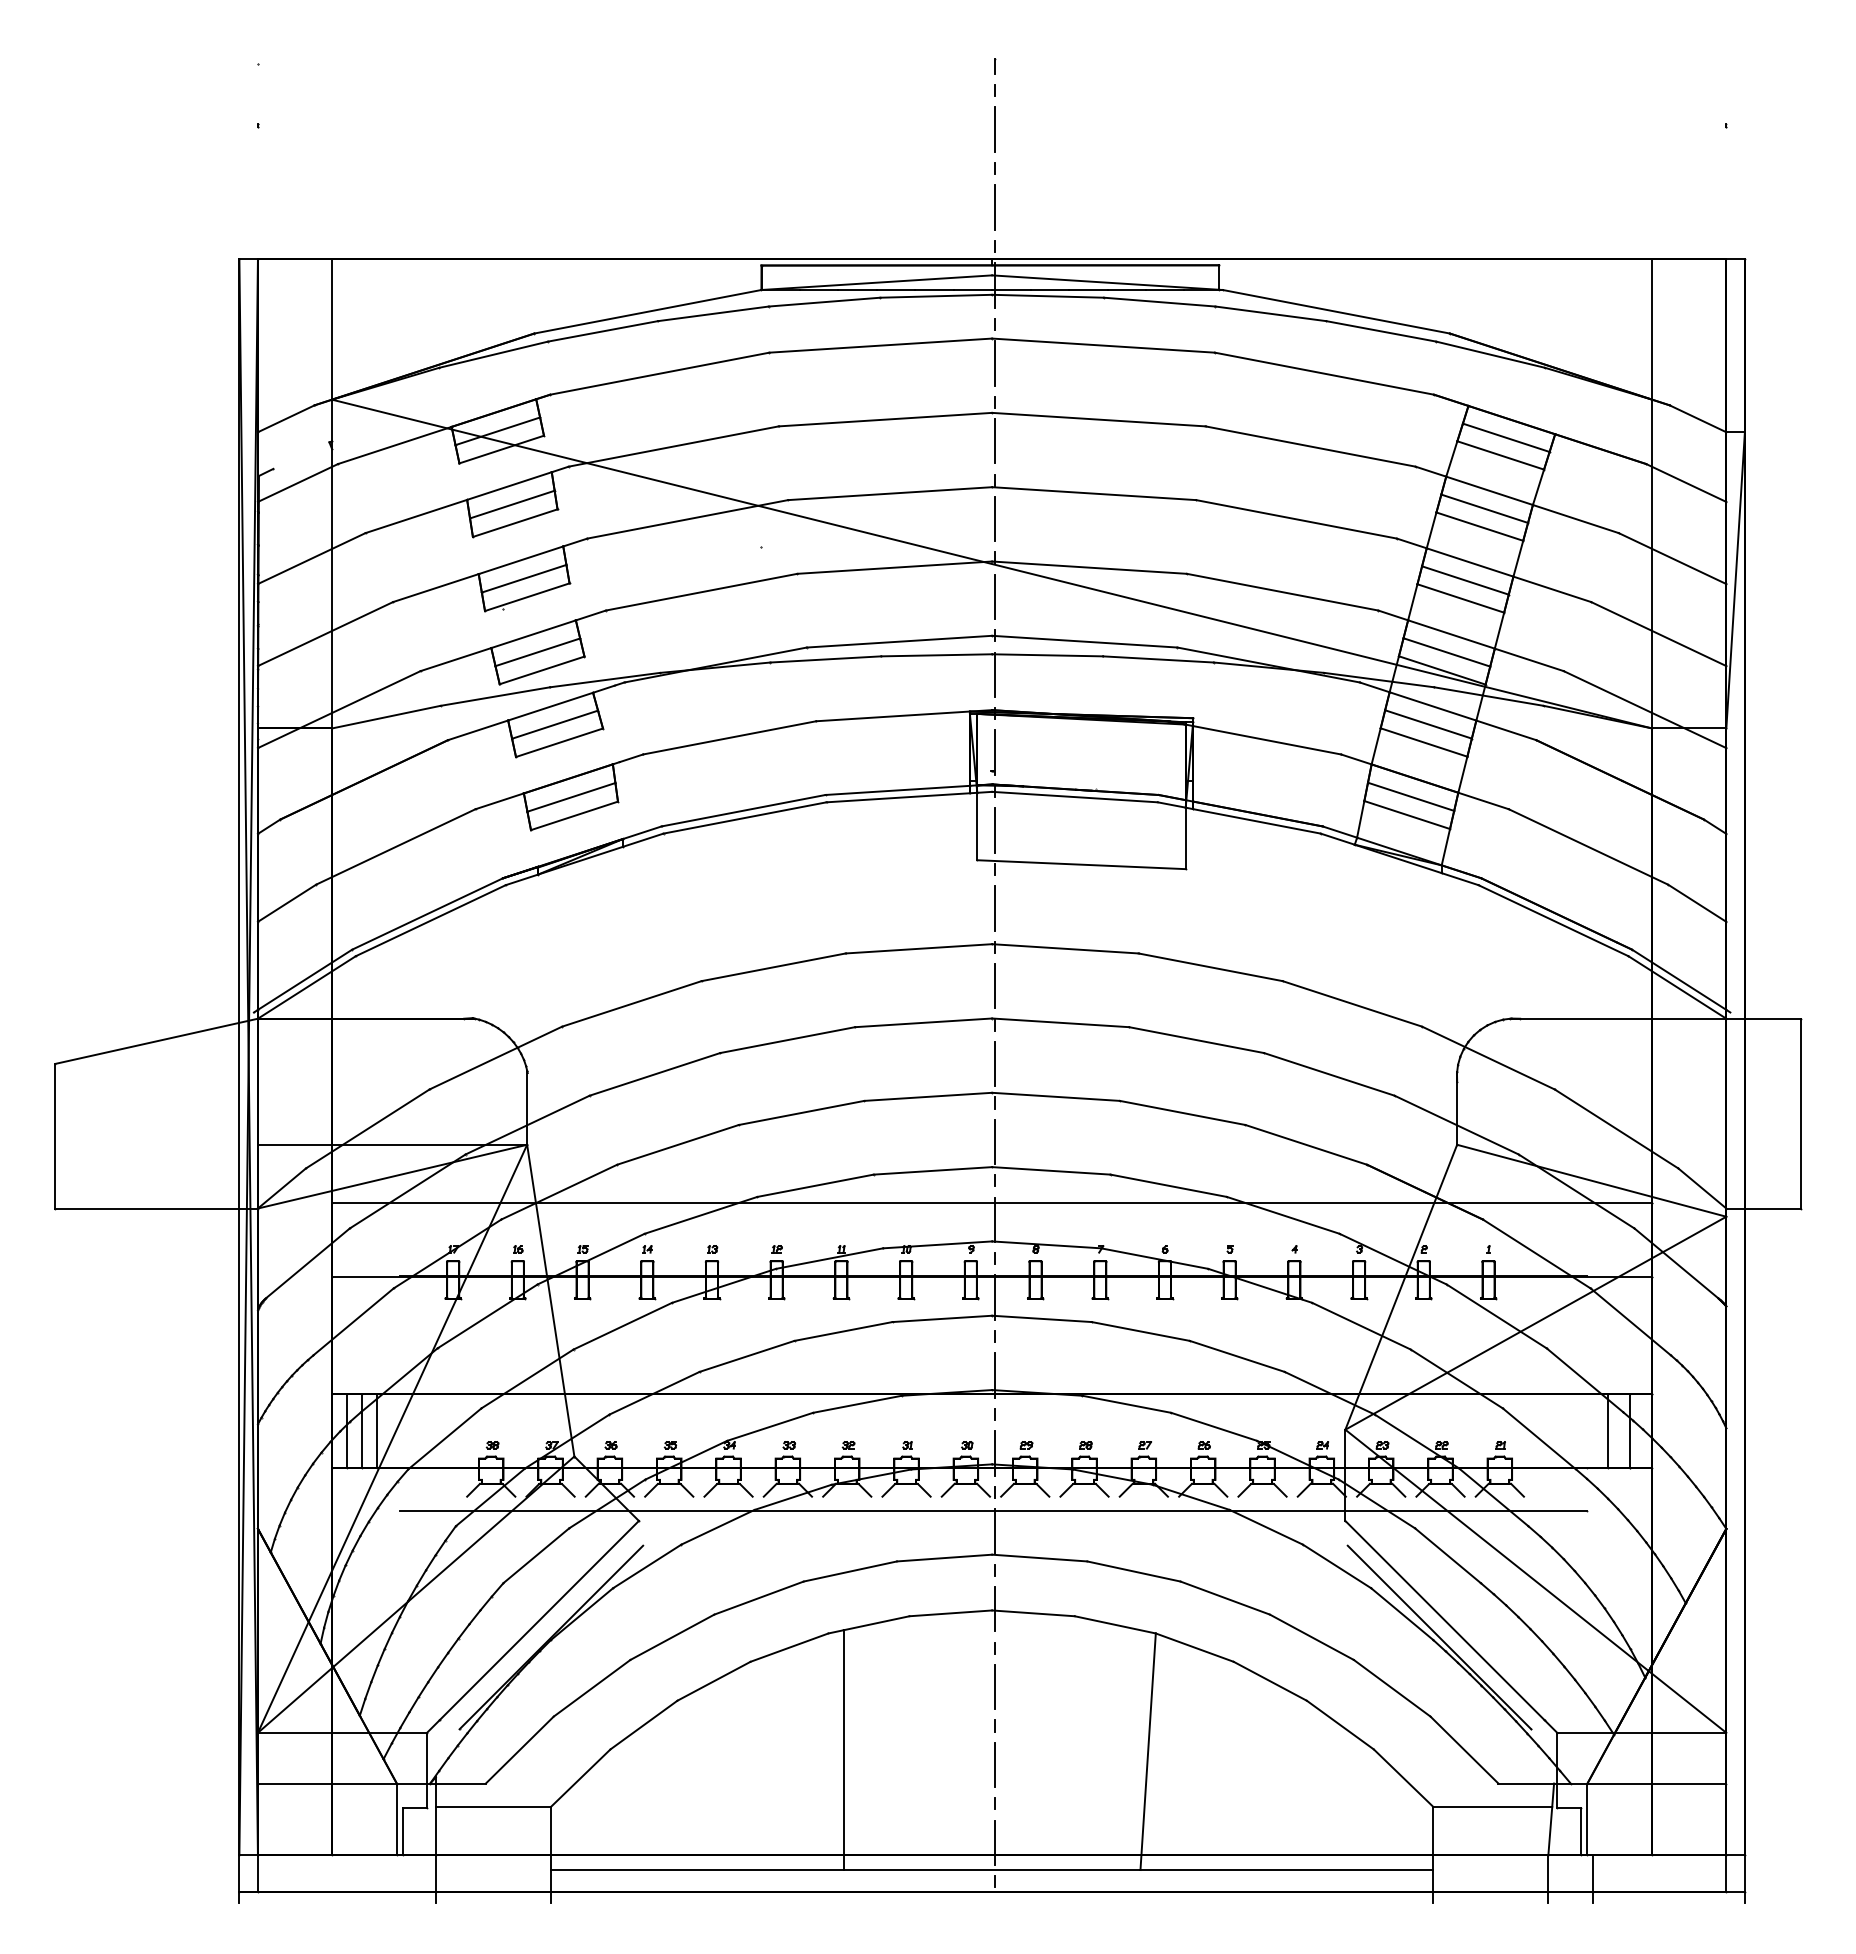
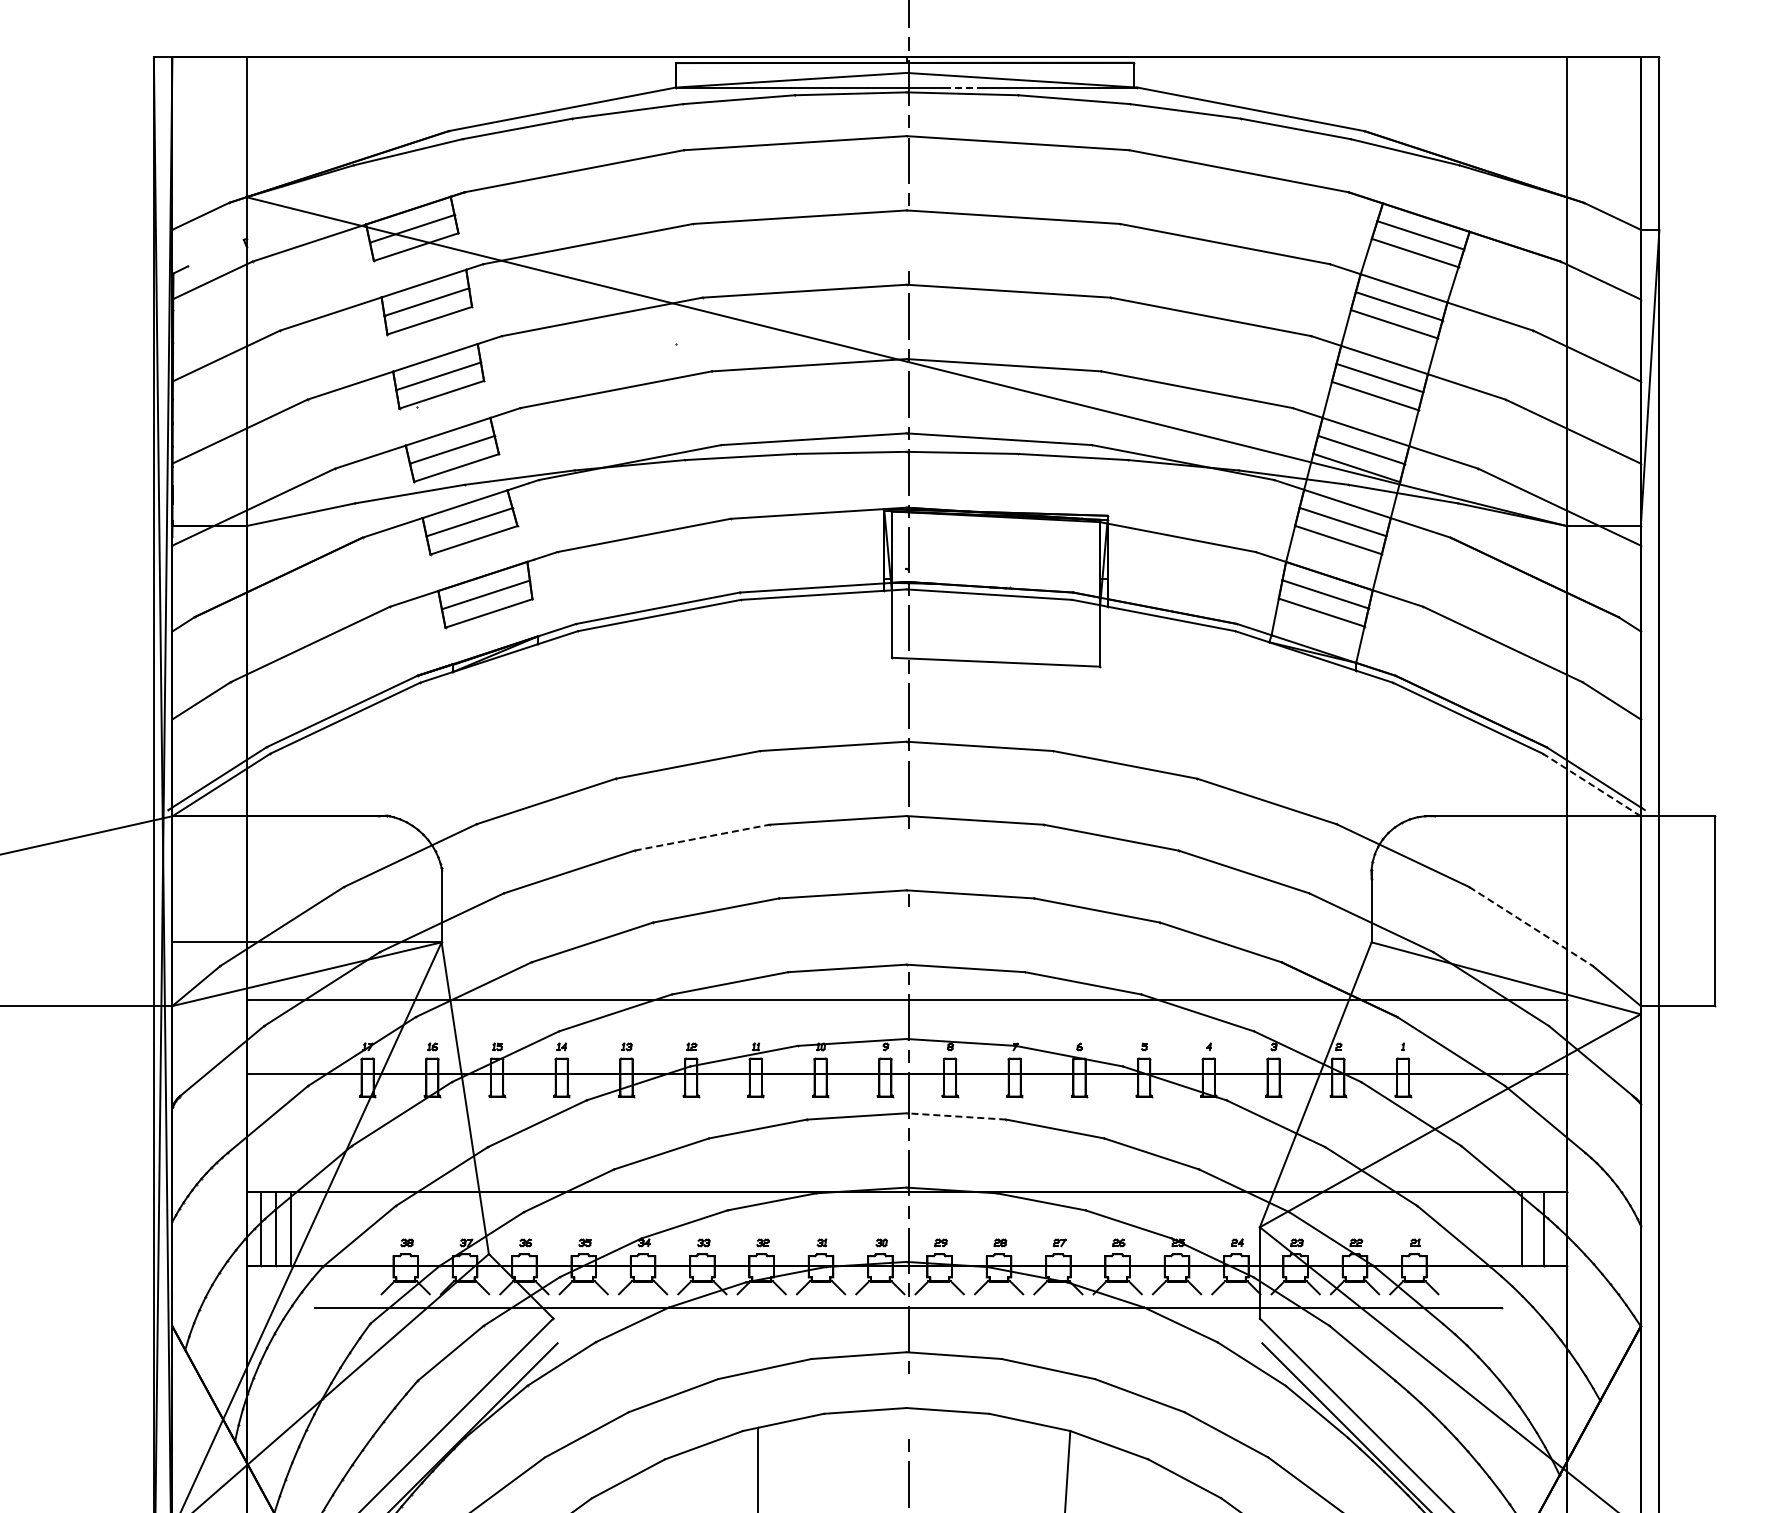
line: (1049, 290) -> (963, 88), solid -> dashed
line: (994, 440) -> (908, 238), removed
line: (1676, 987) -> (1590, 785), solid -> dashed
line: (787, 1040) -> (701, 838), solid -> dashed
line: (994, 1063) -> (908, 861), removed
line: (1616, 1129) -> (1530, 927), solid -> dashed
line: (994, 1141) -> (908, 939), removed
line: (1041, 1318) -> (955, 1116), solid -> dashed
line: (994, 1608) -> (908, 1406), removed

